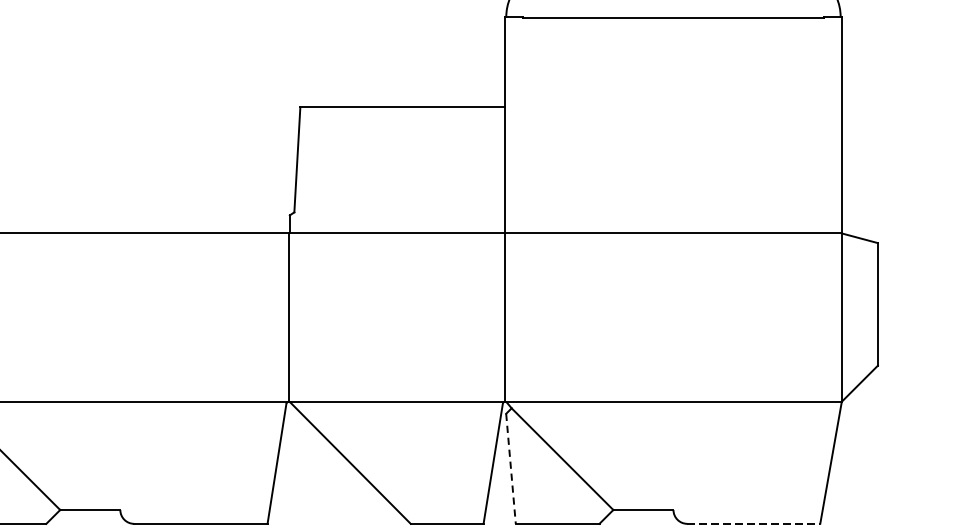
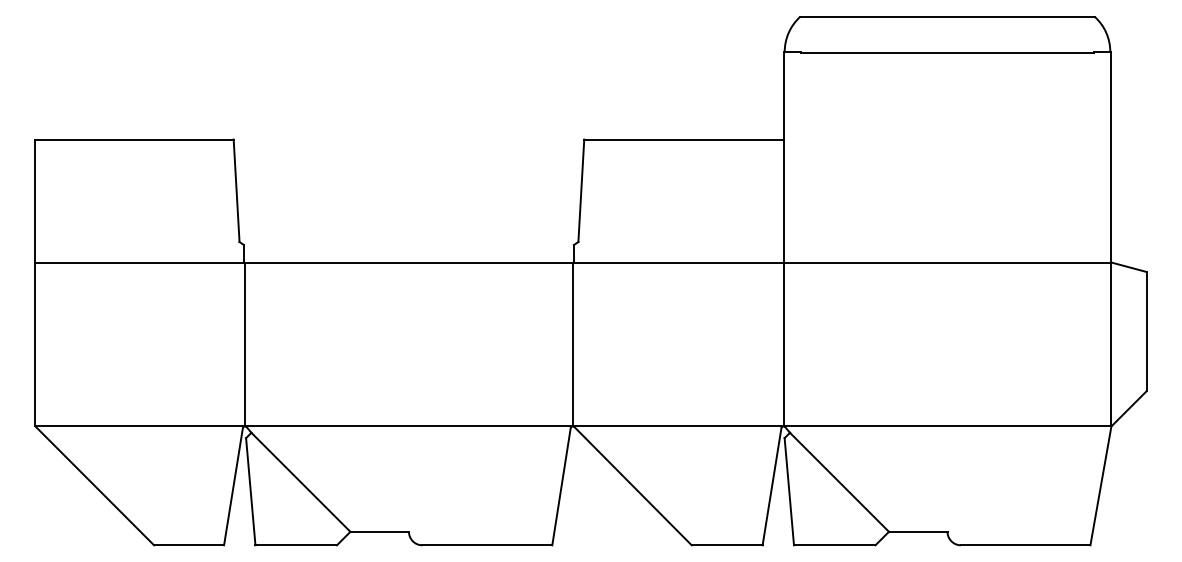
line: (511, 468) -> (789, 491), dashed -> solid
line: (753, 524) -> (1025, 545), dashed -> solid

